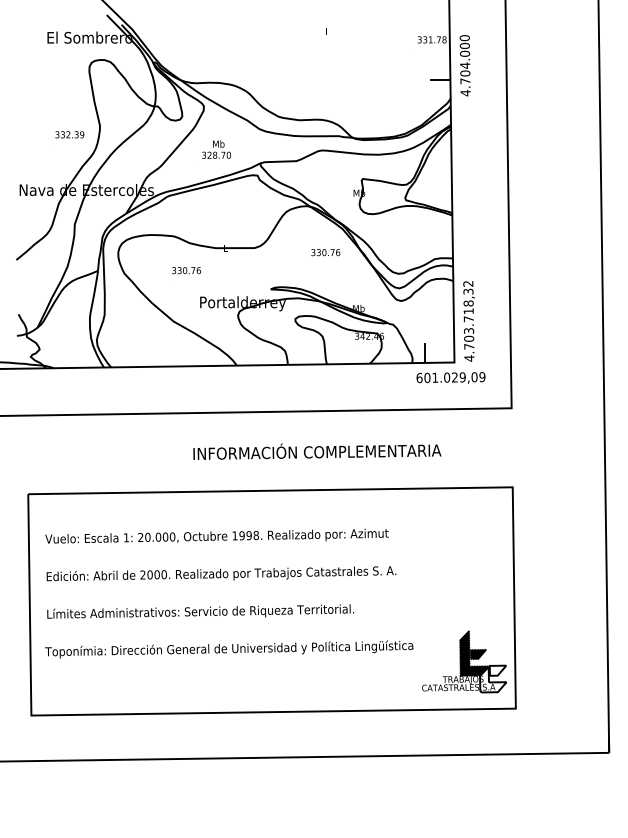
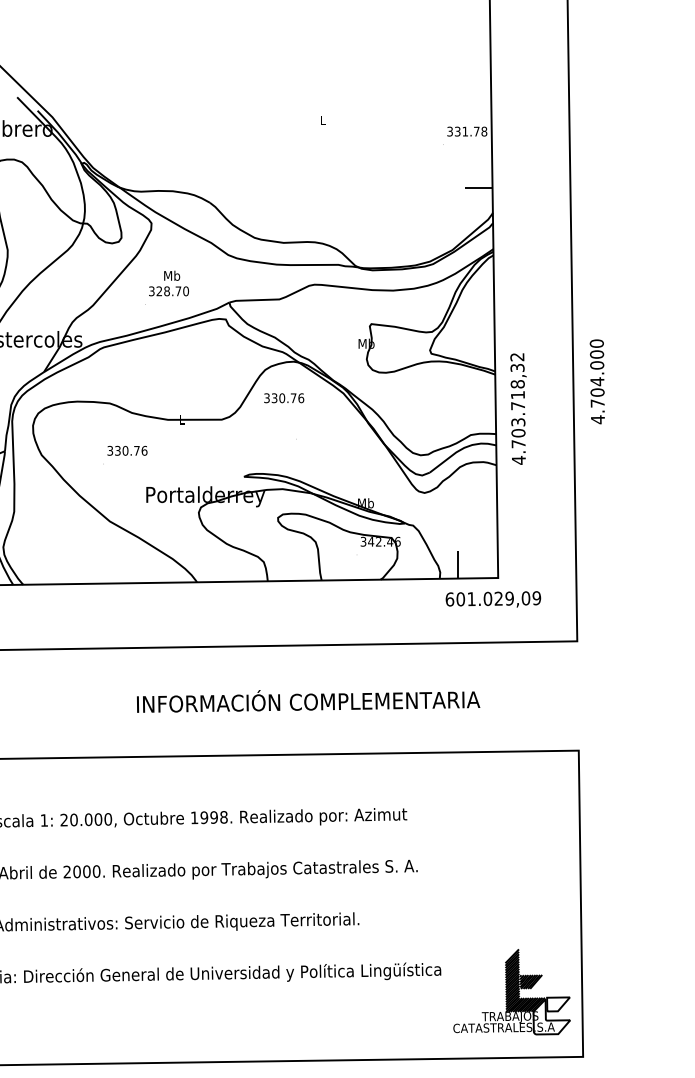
text: (464, 65) -> (596, 381), moved
text: (325, 252) -> (283, 398), moved
text: (468, 321) -> (517, 409), moved

